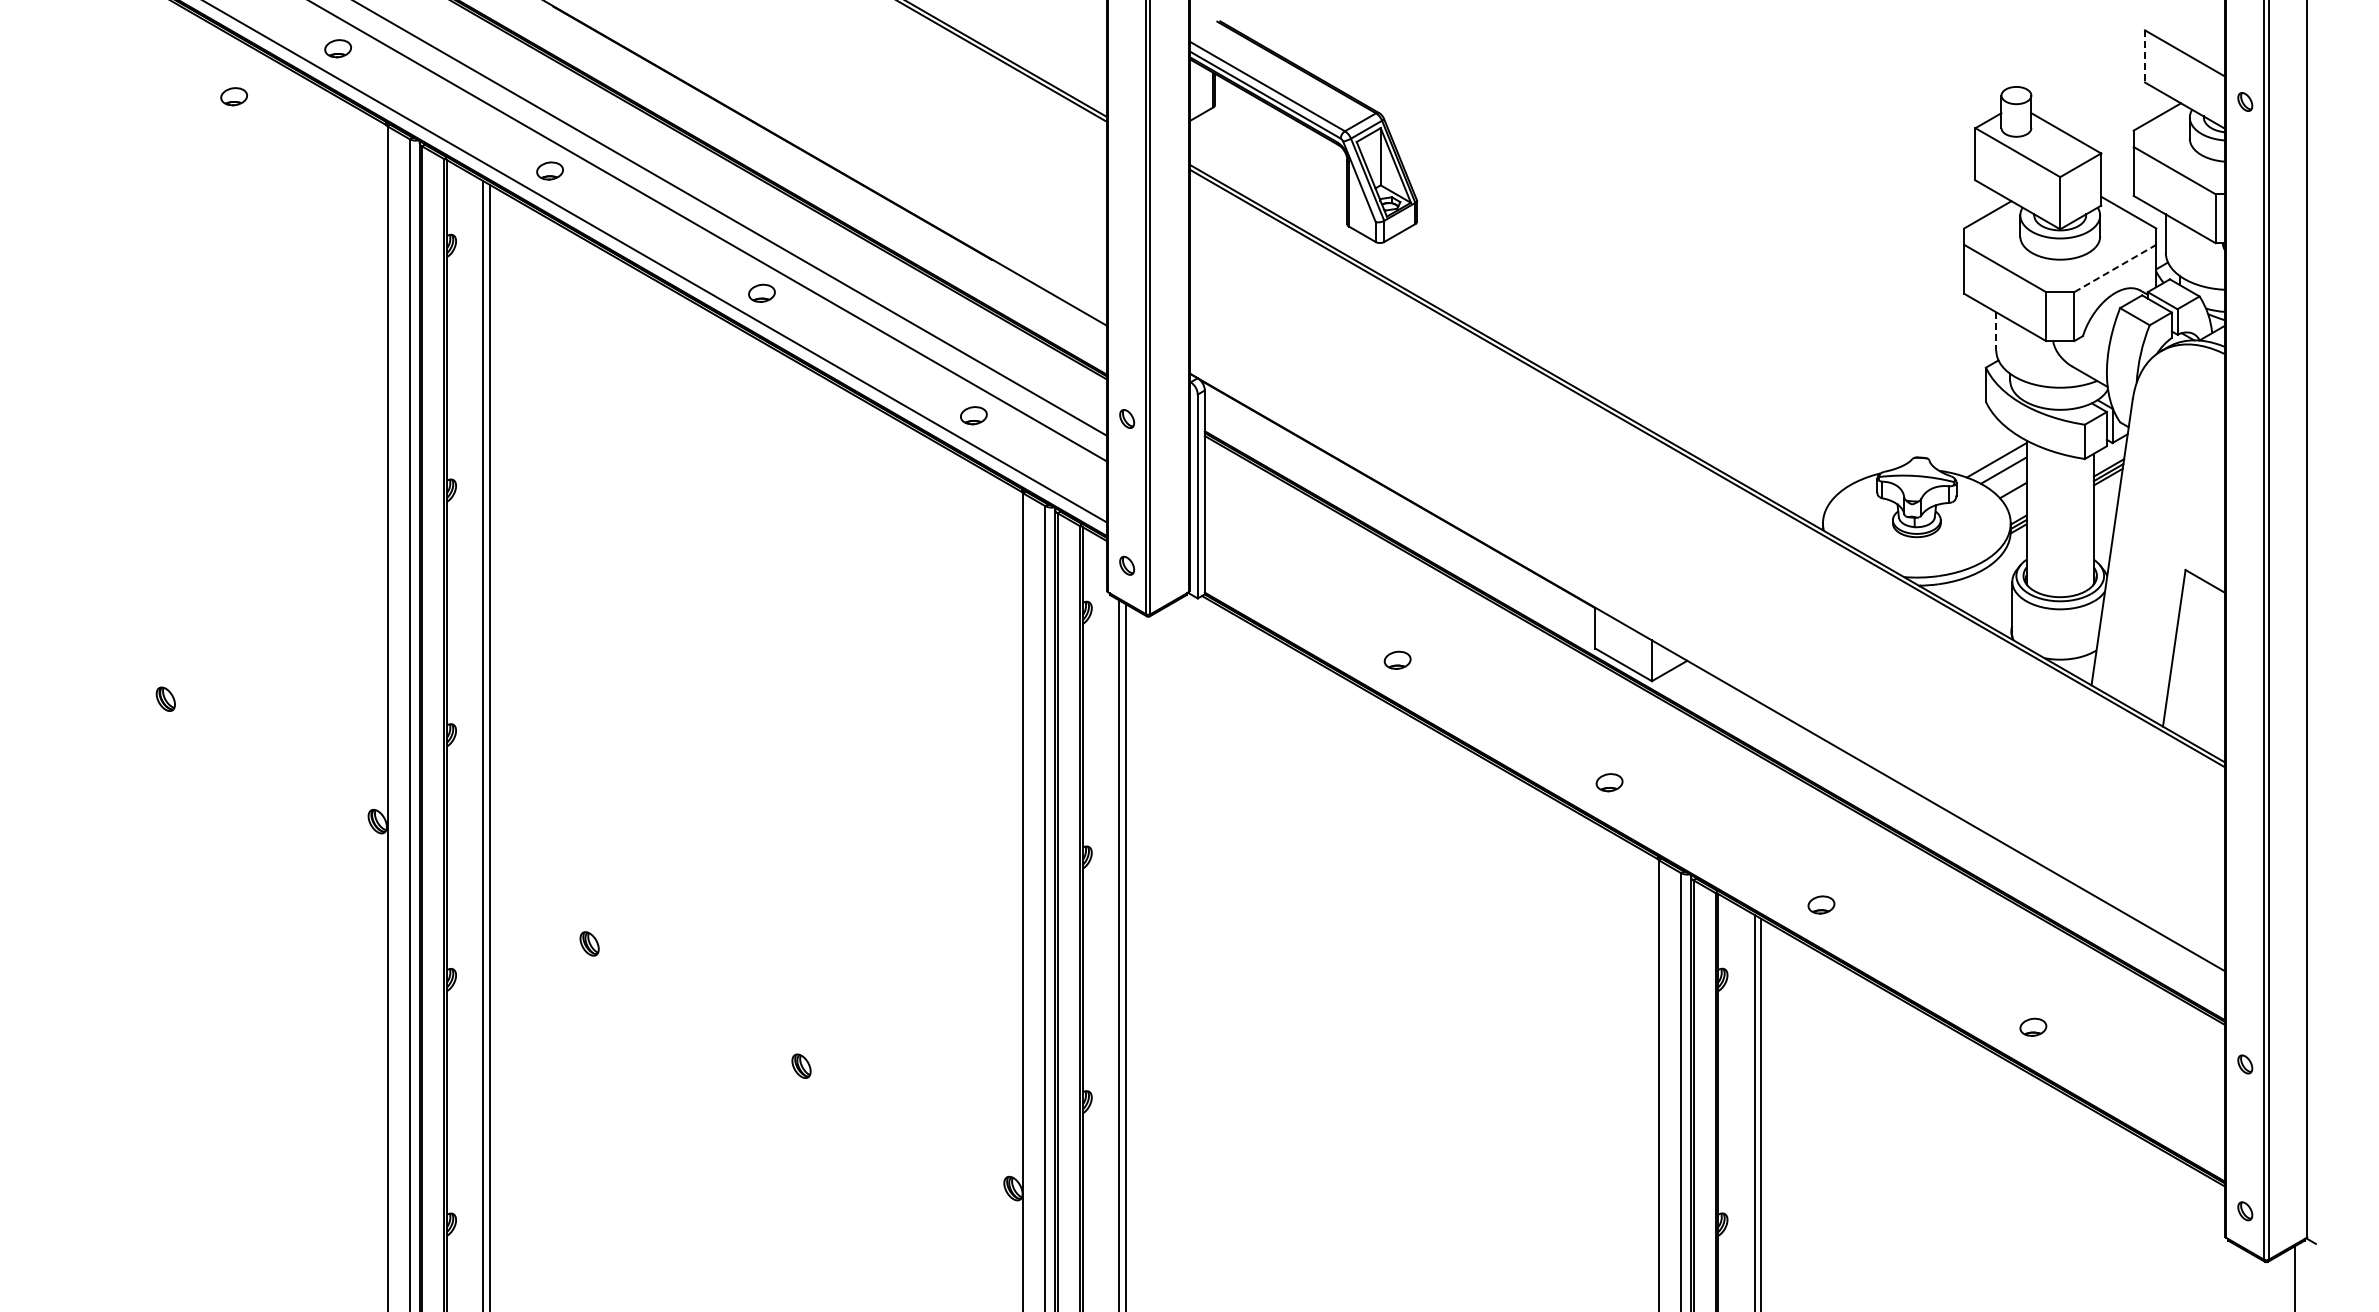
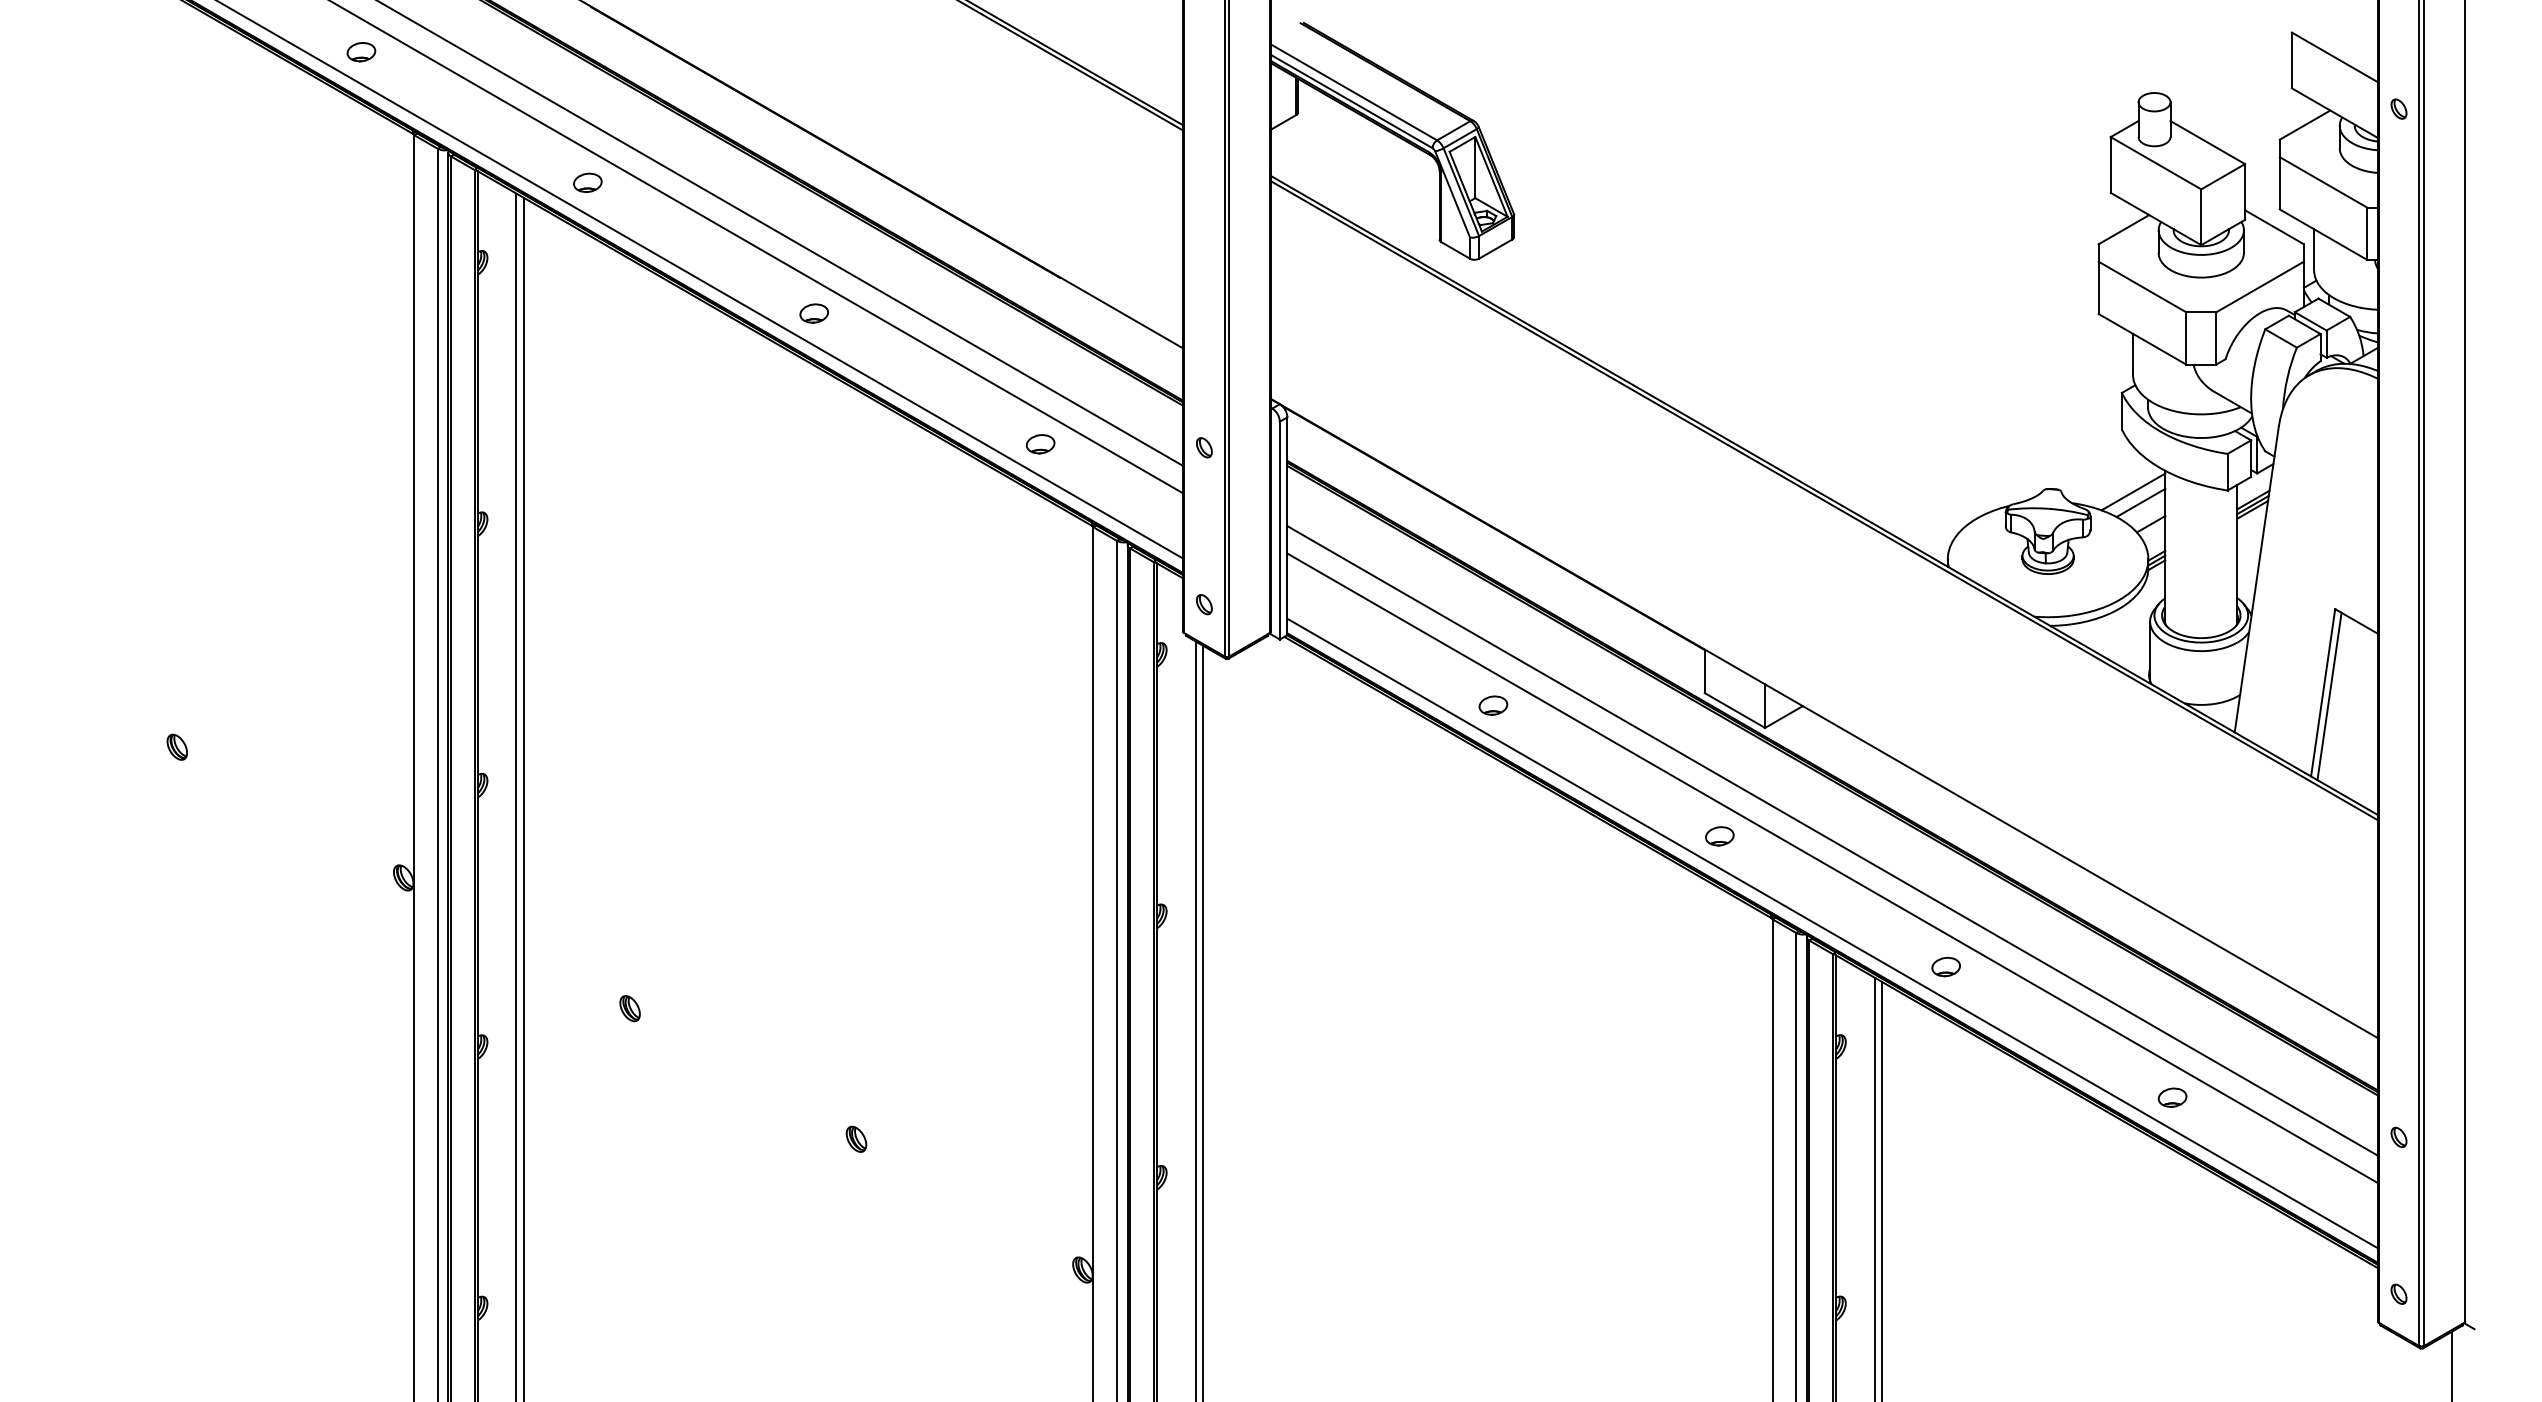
line: (2144, 56) -> (2291, 60), dashed -> solid
part: (234, 96) -> (250, 103), removed
line: (2115, 268) -> (2260, 286), dashed -> solid
line: (1996, 332) -> (2133, 355), dashed -> solid
line: (2179, 651) -> (2328, 696), added
line: (1714, 786) -> (1831, 840), added
line: (1714, 812) -> (1831, 868), added
line: (1714, 873) -> (1831, 933), added

